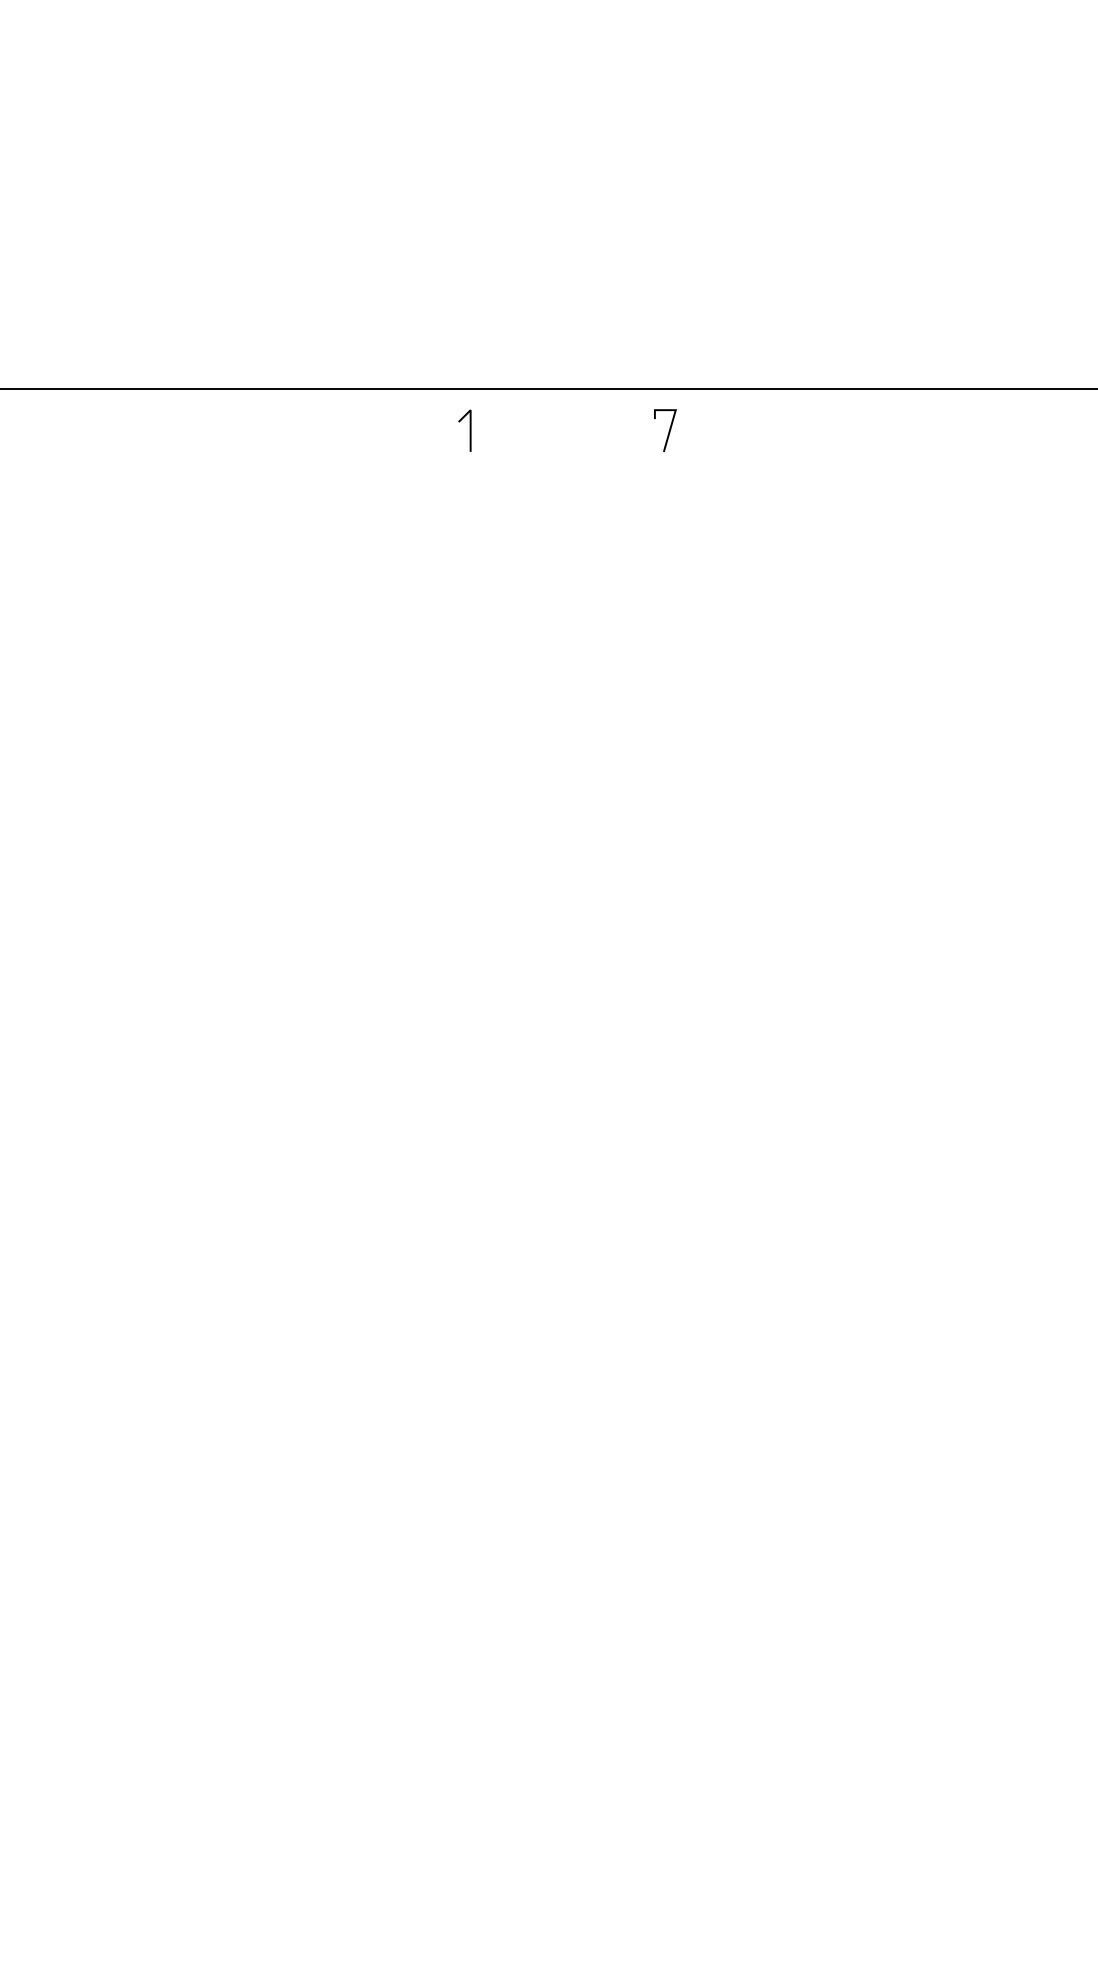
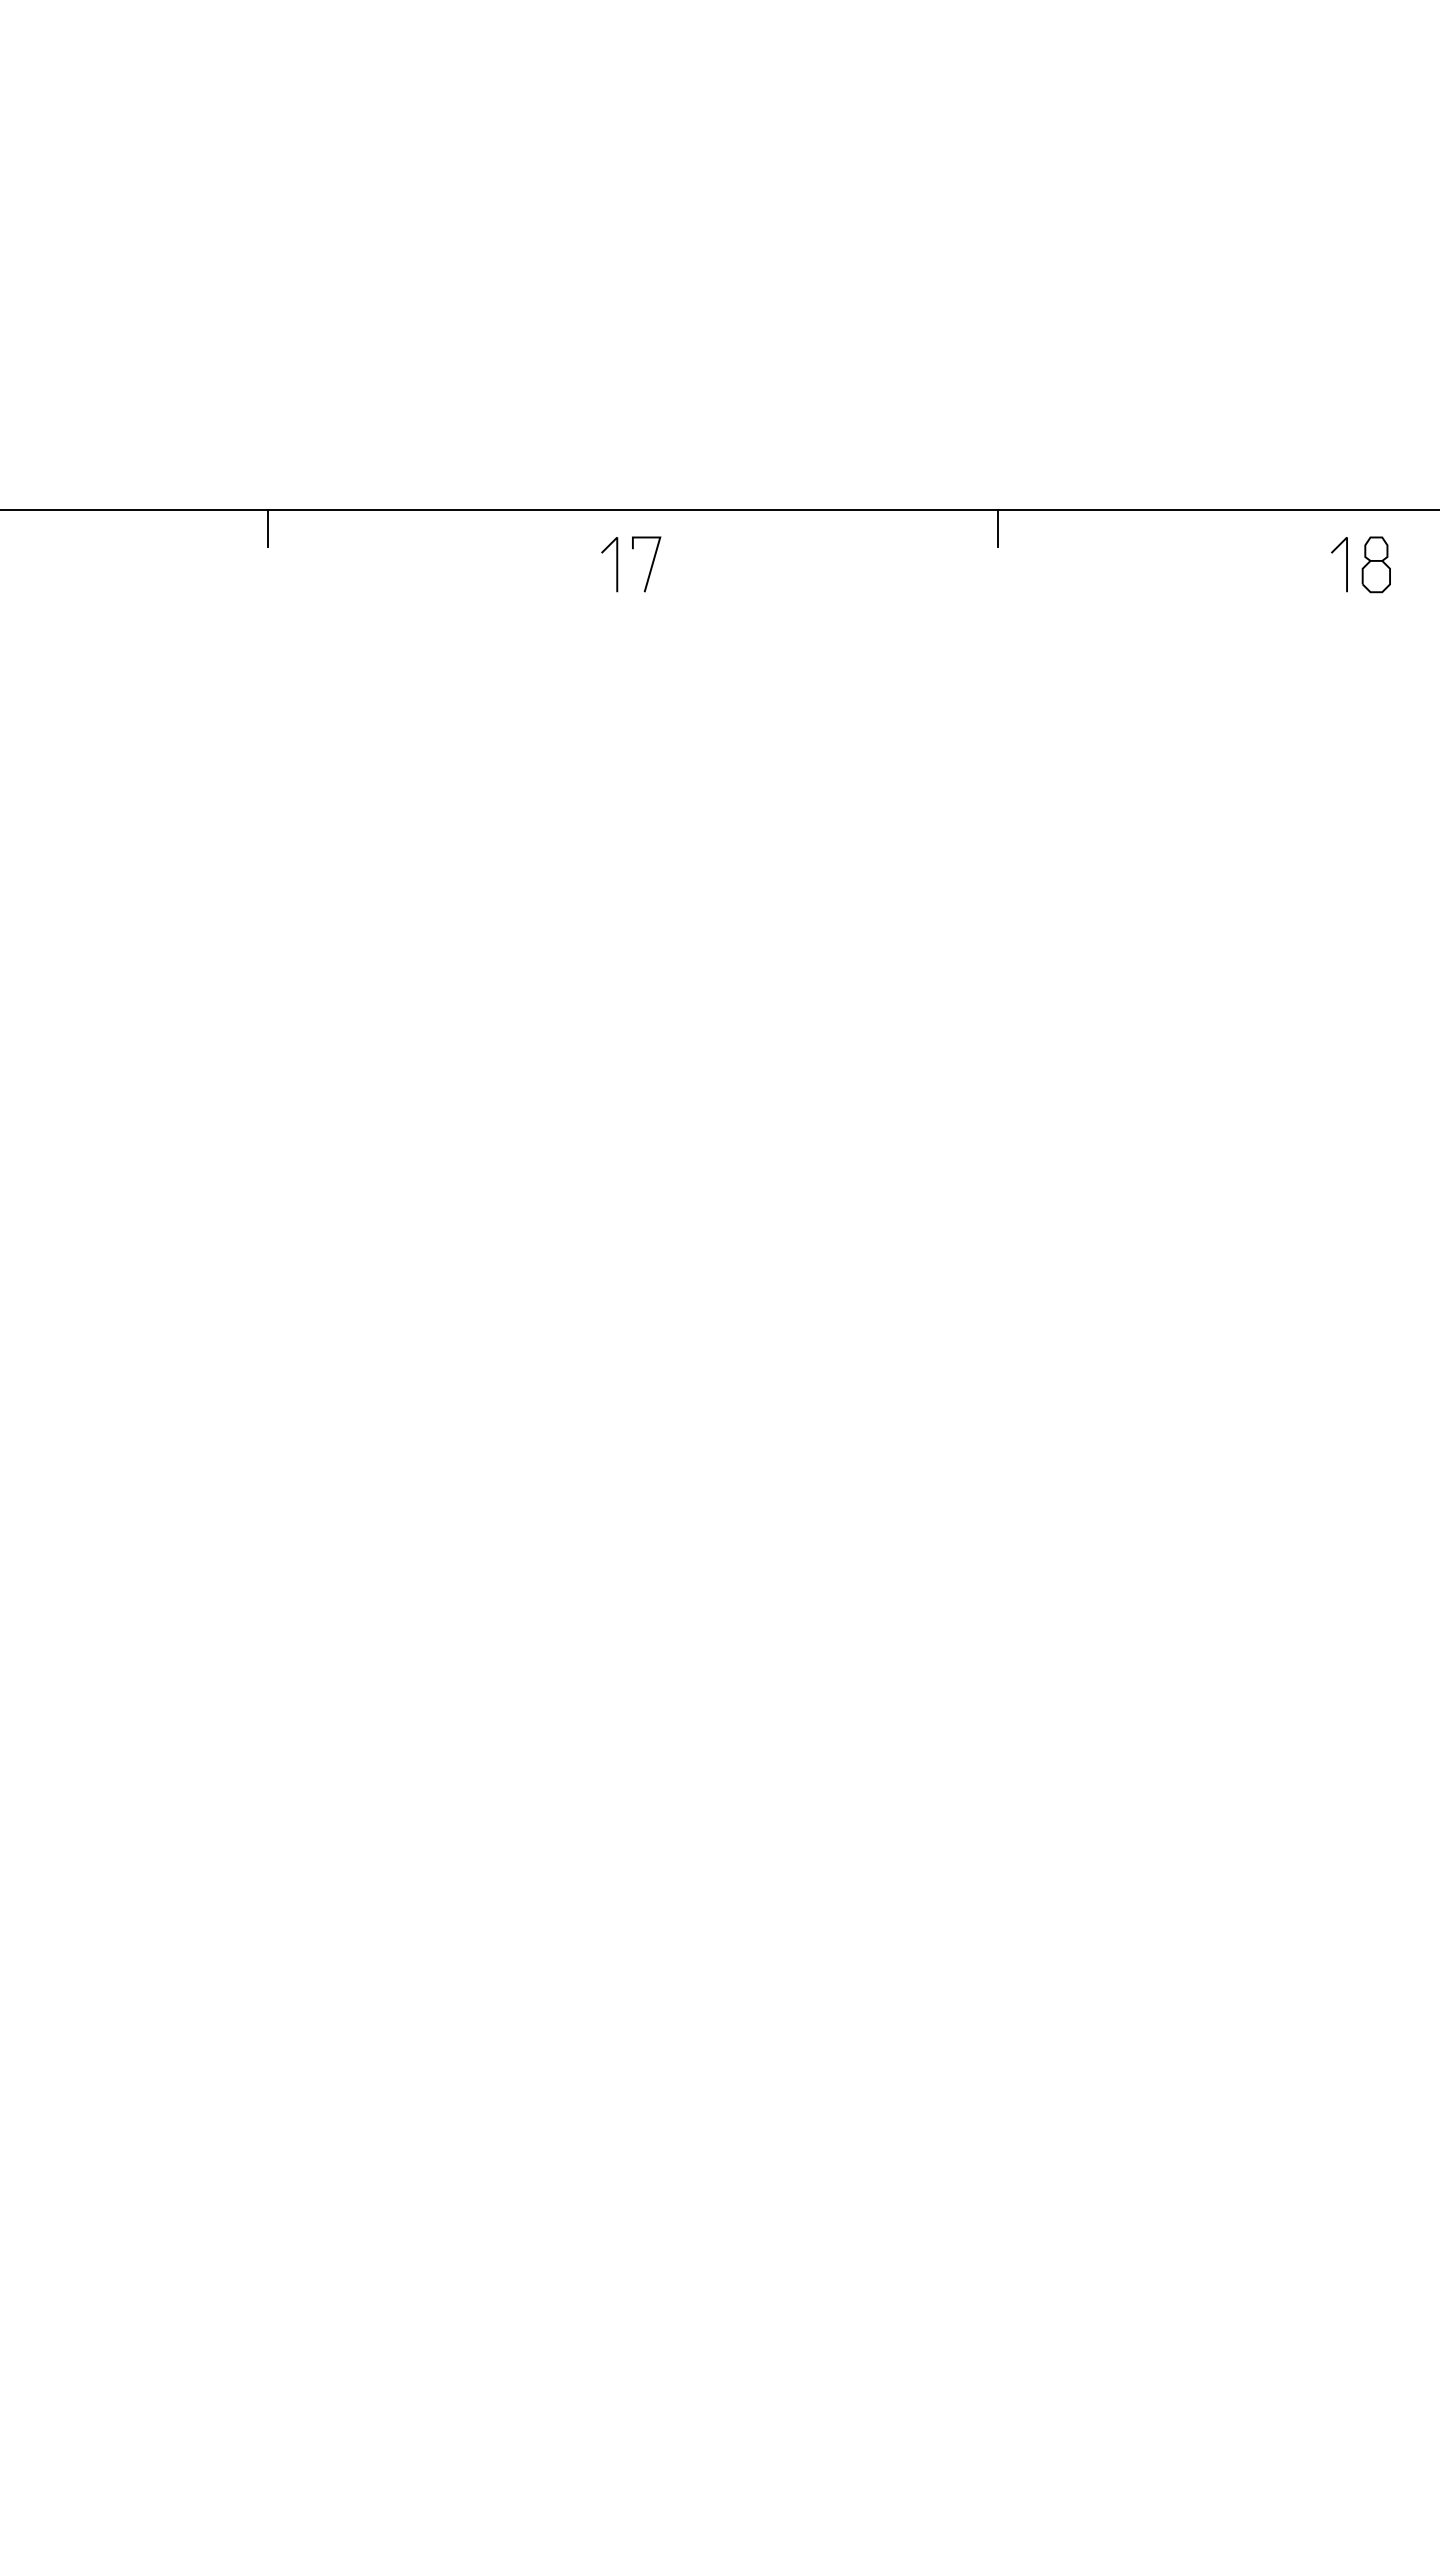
line: (203, 403) -> (267, 528), added
line: (760, 403) -> (997, 528), added
line: (669, 430) -> (651, 564), moved
line: (1026, 430) -> (1346, 564), added
part: (1048, 430) -> (1375, 564), added

